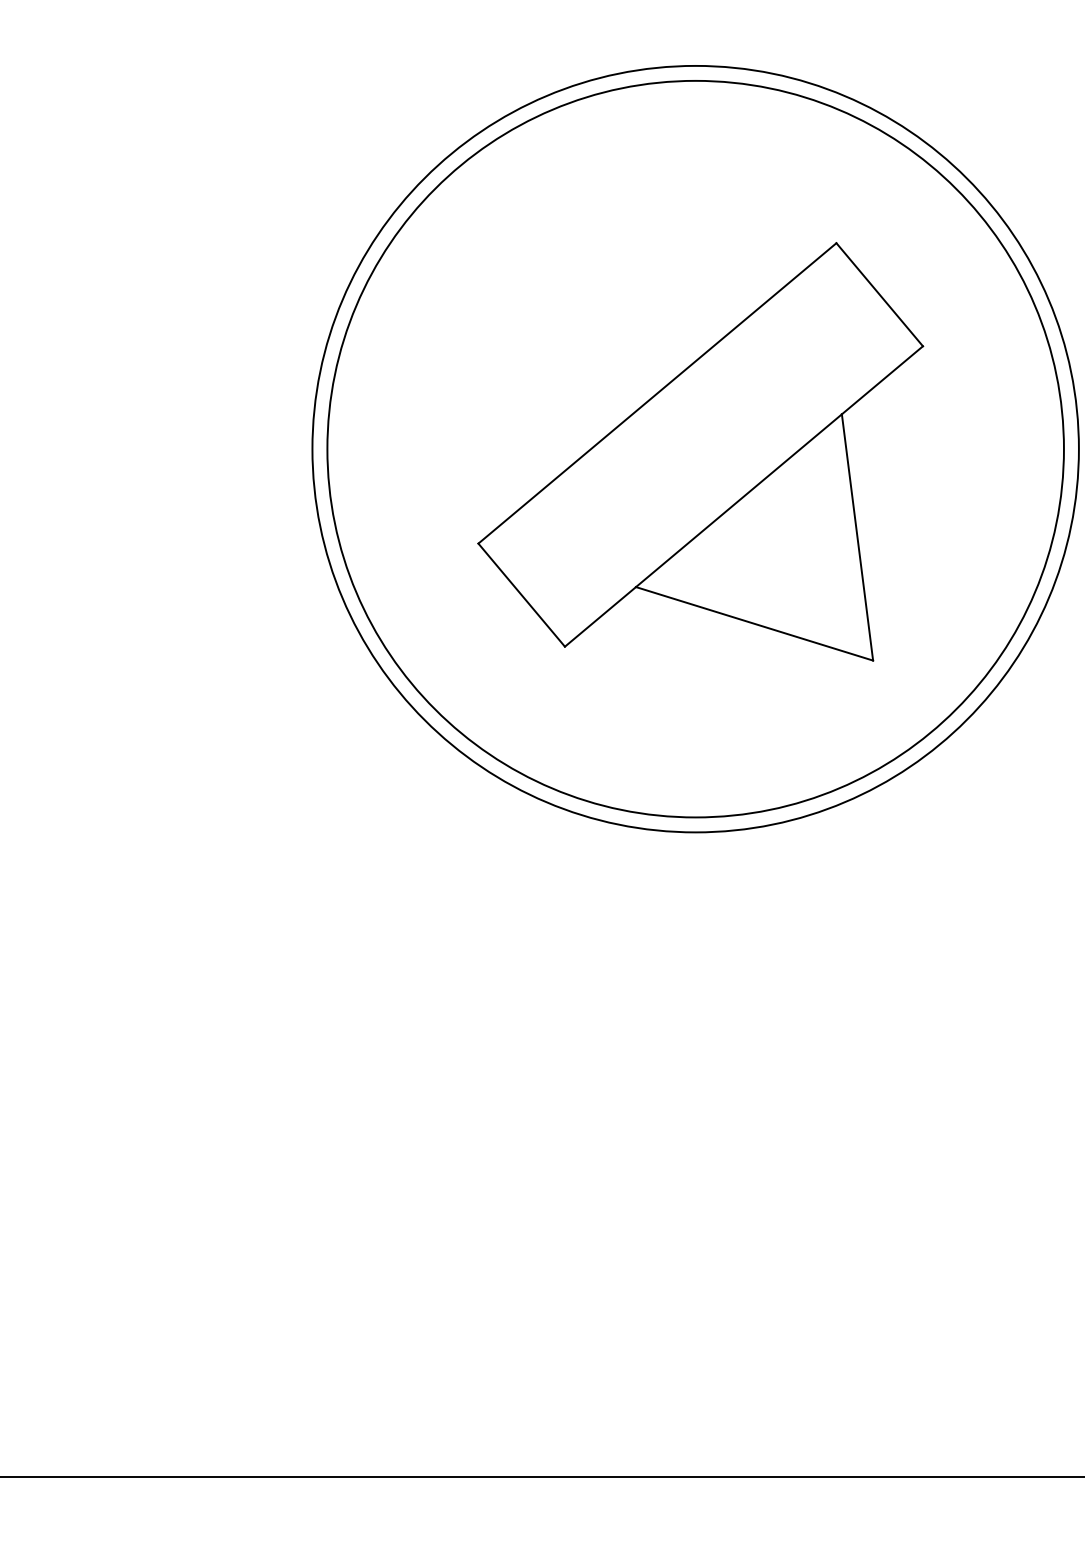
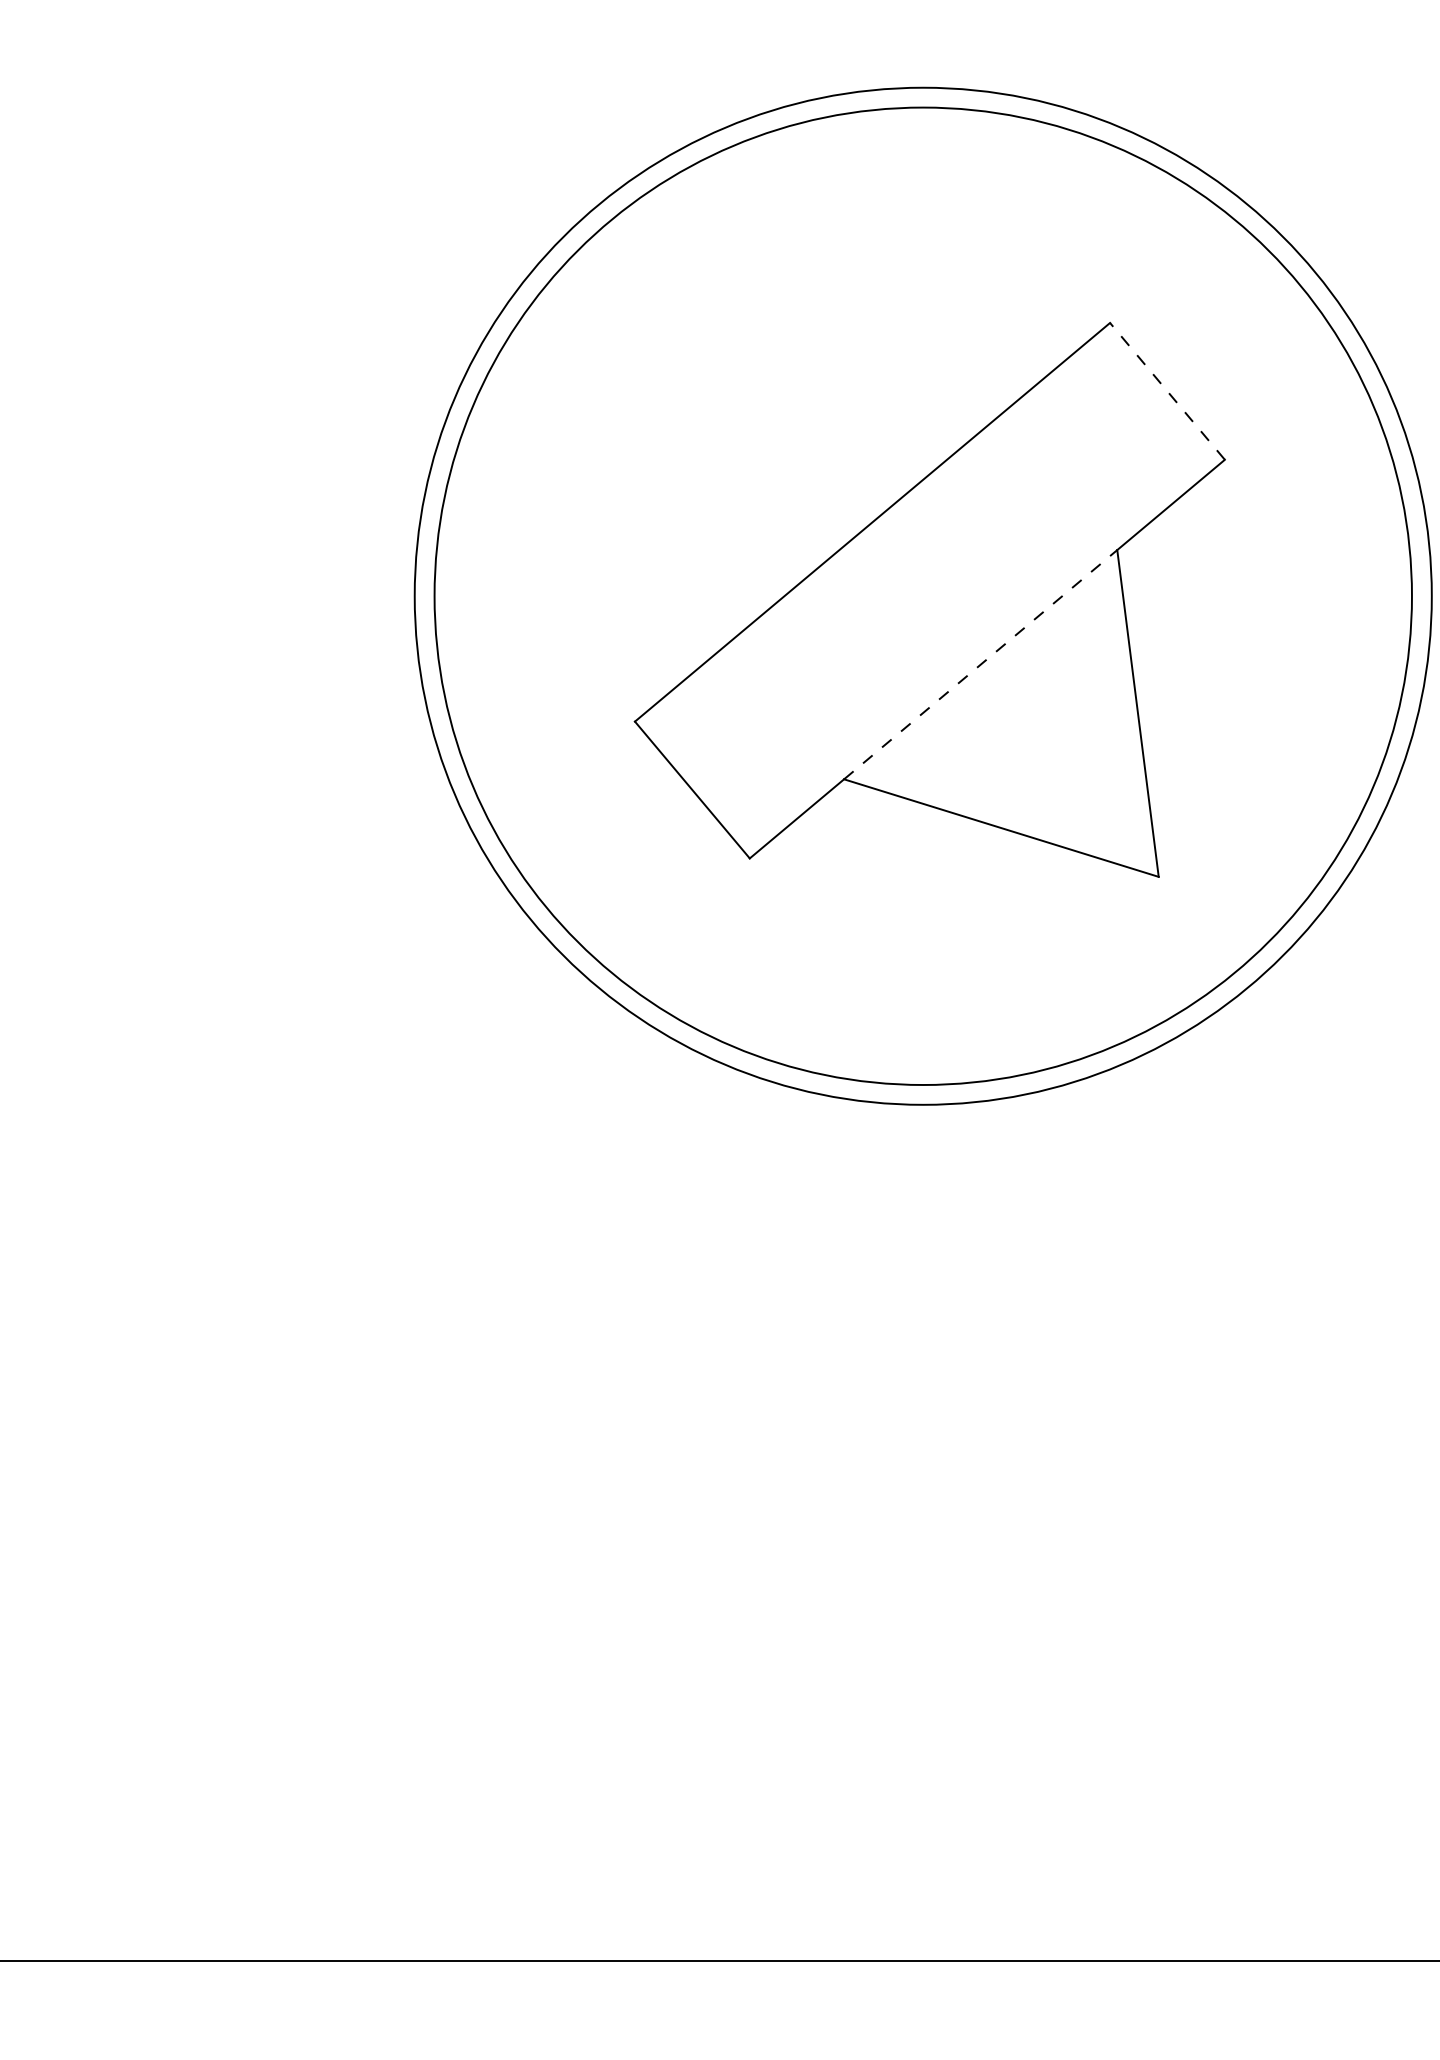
line: (879, 294) -> (1167, 391), solid -> dashed
line: (739, 500) -> (981, 664), solid -> dashed

